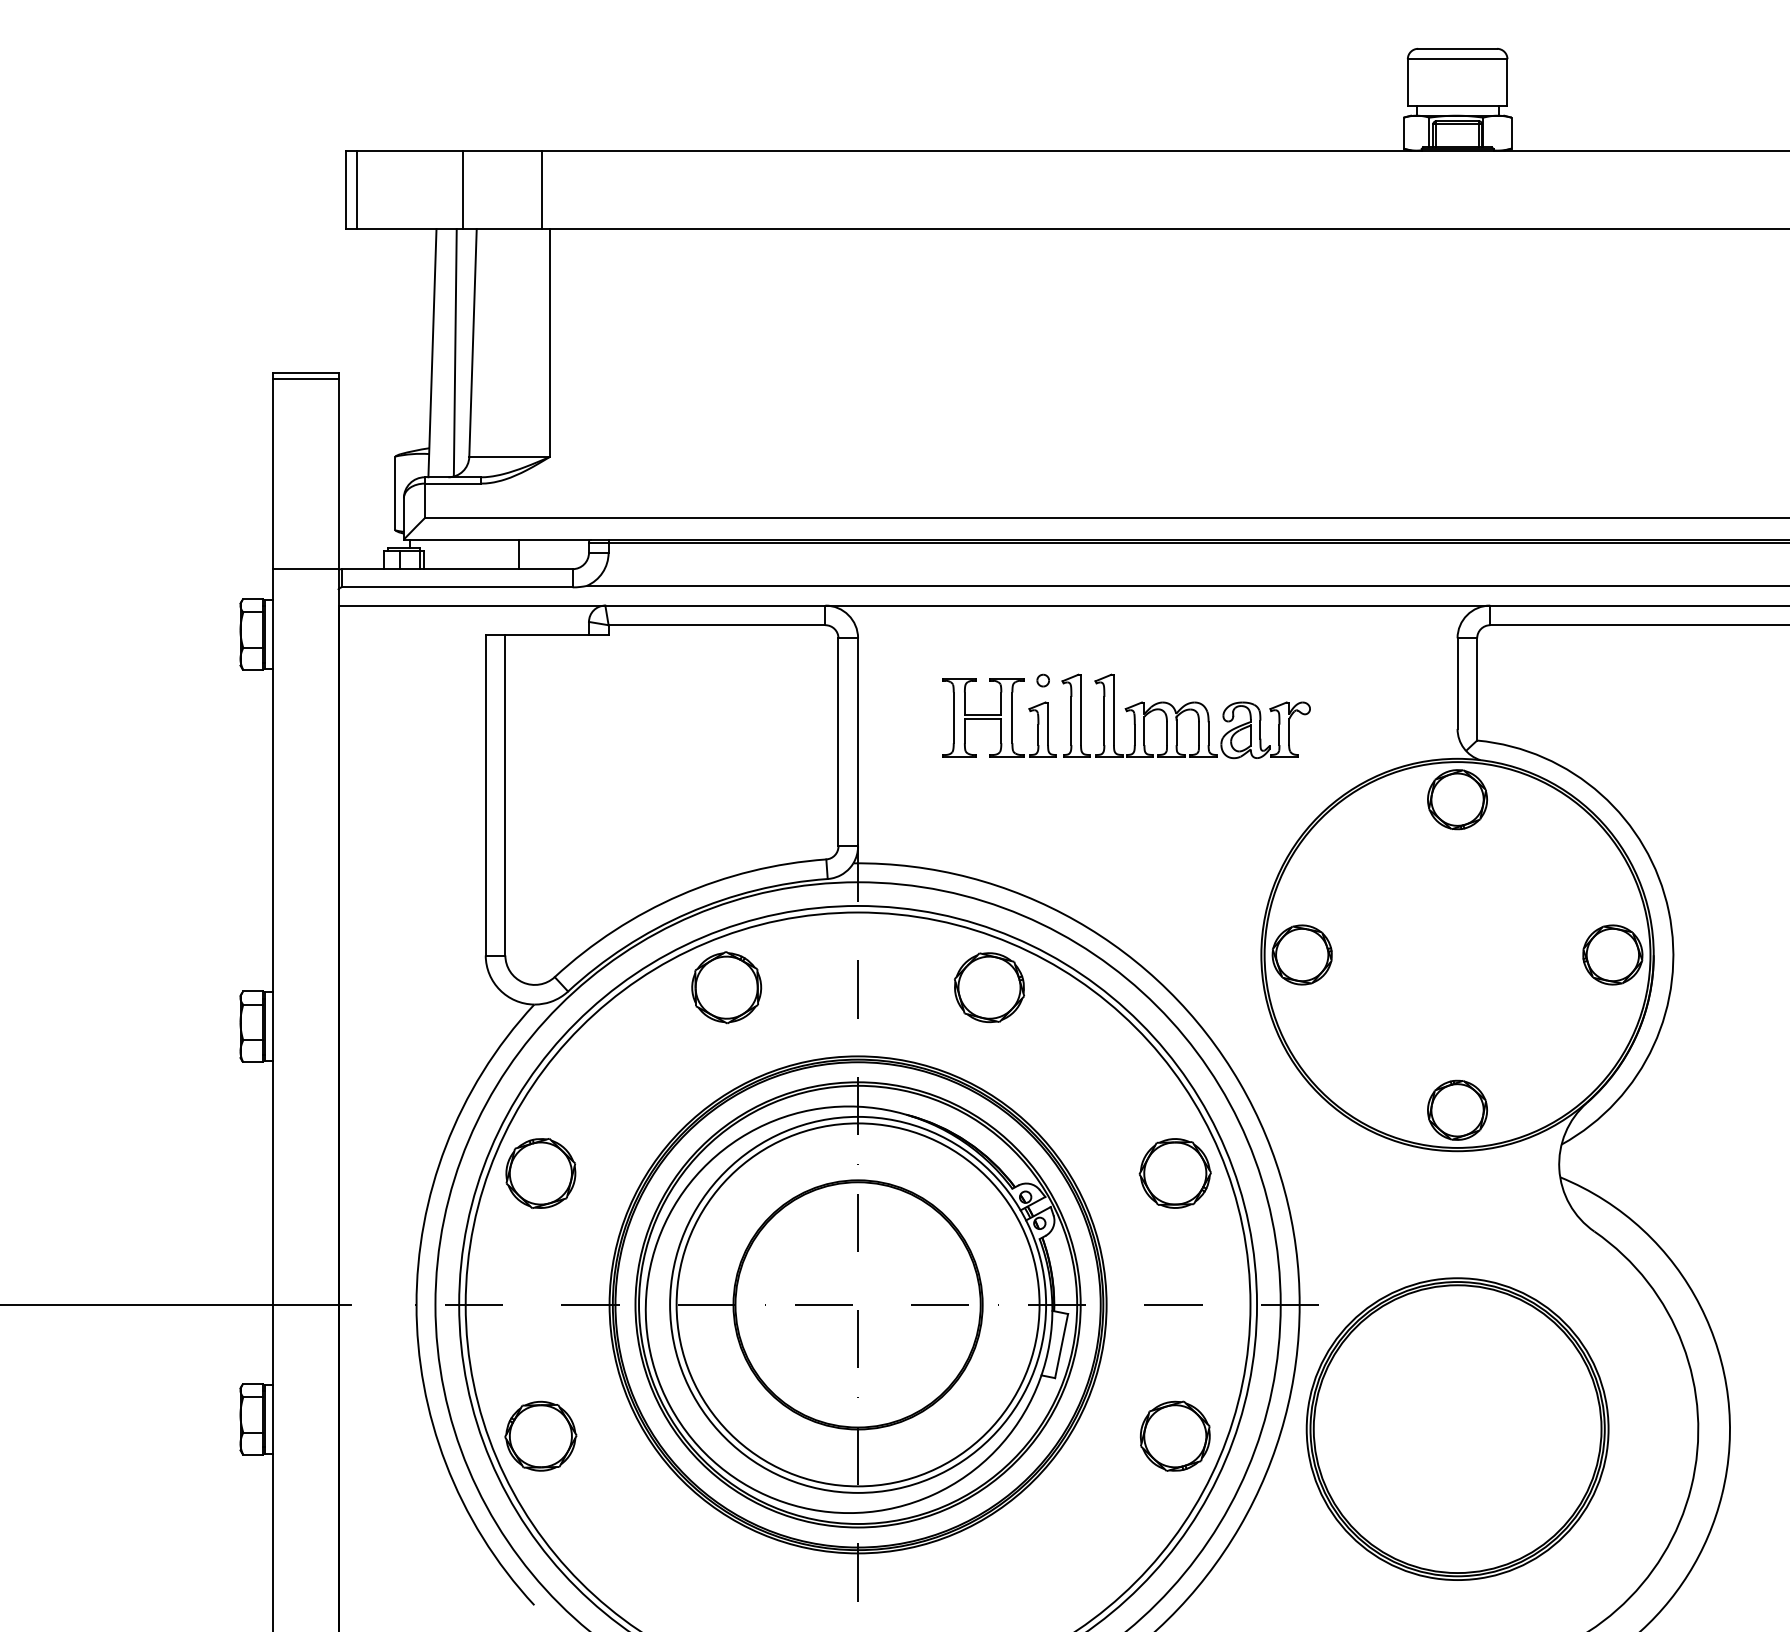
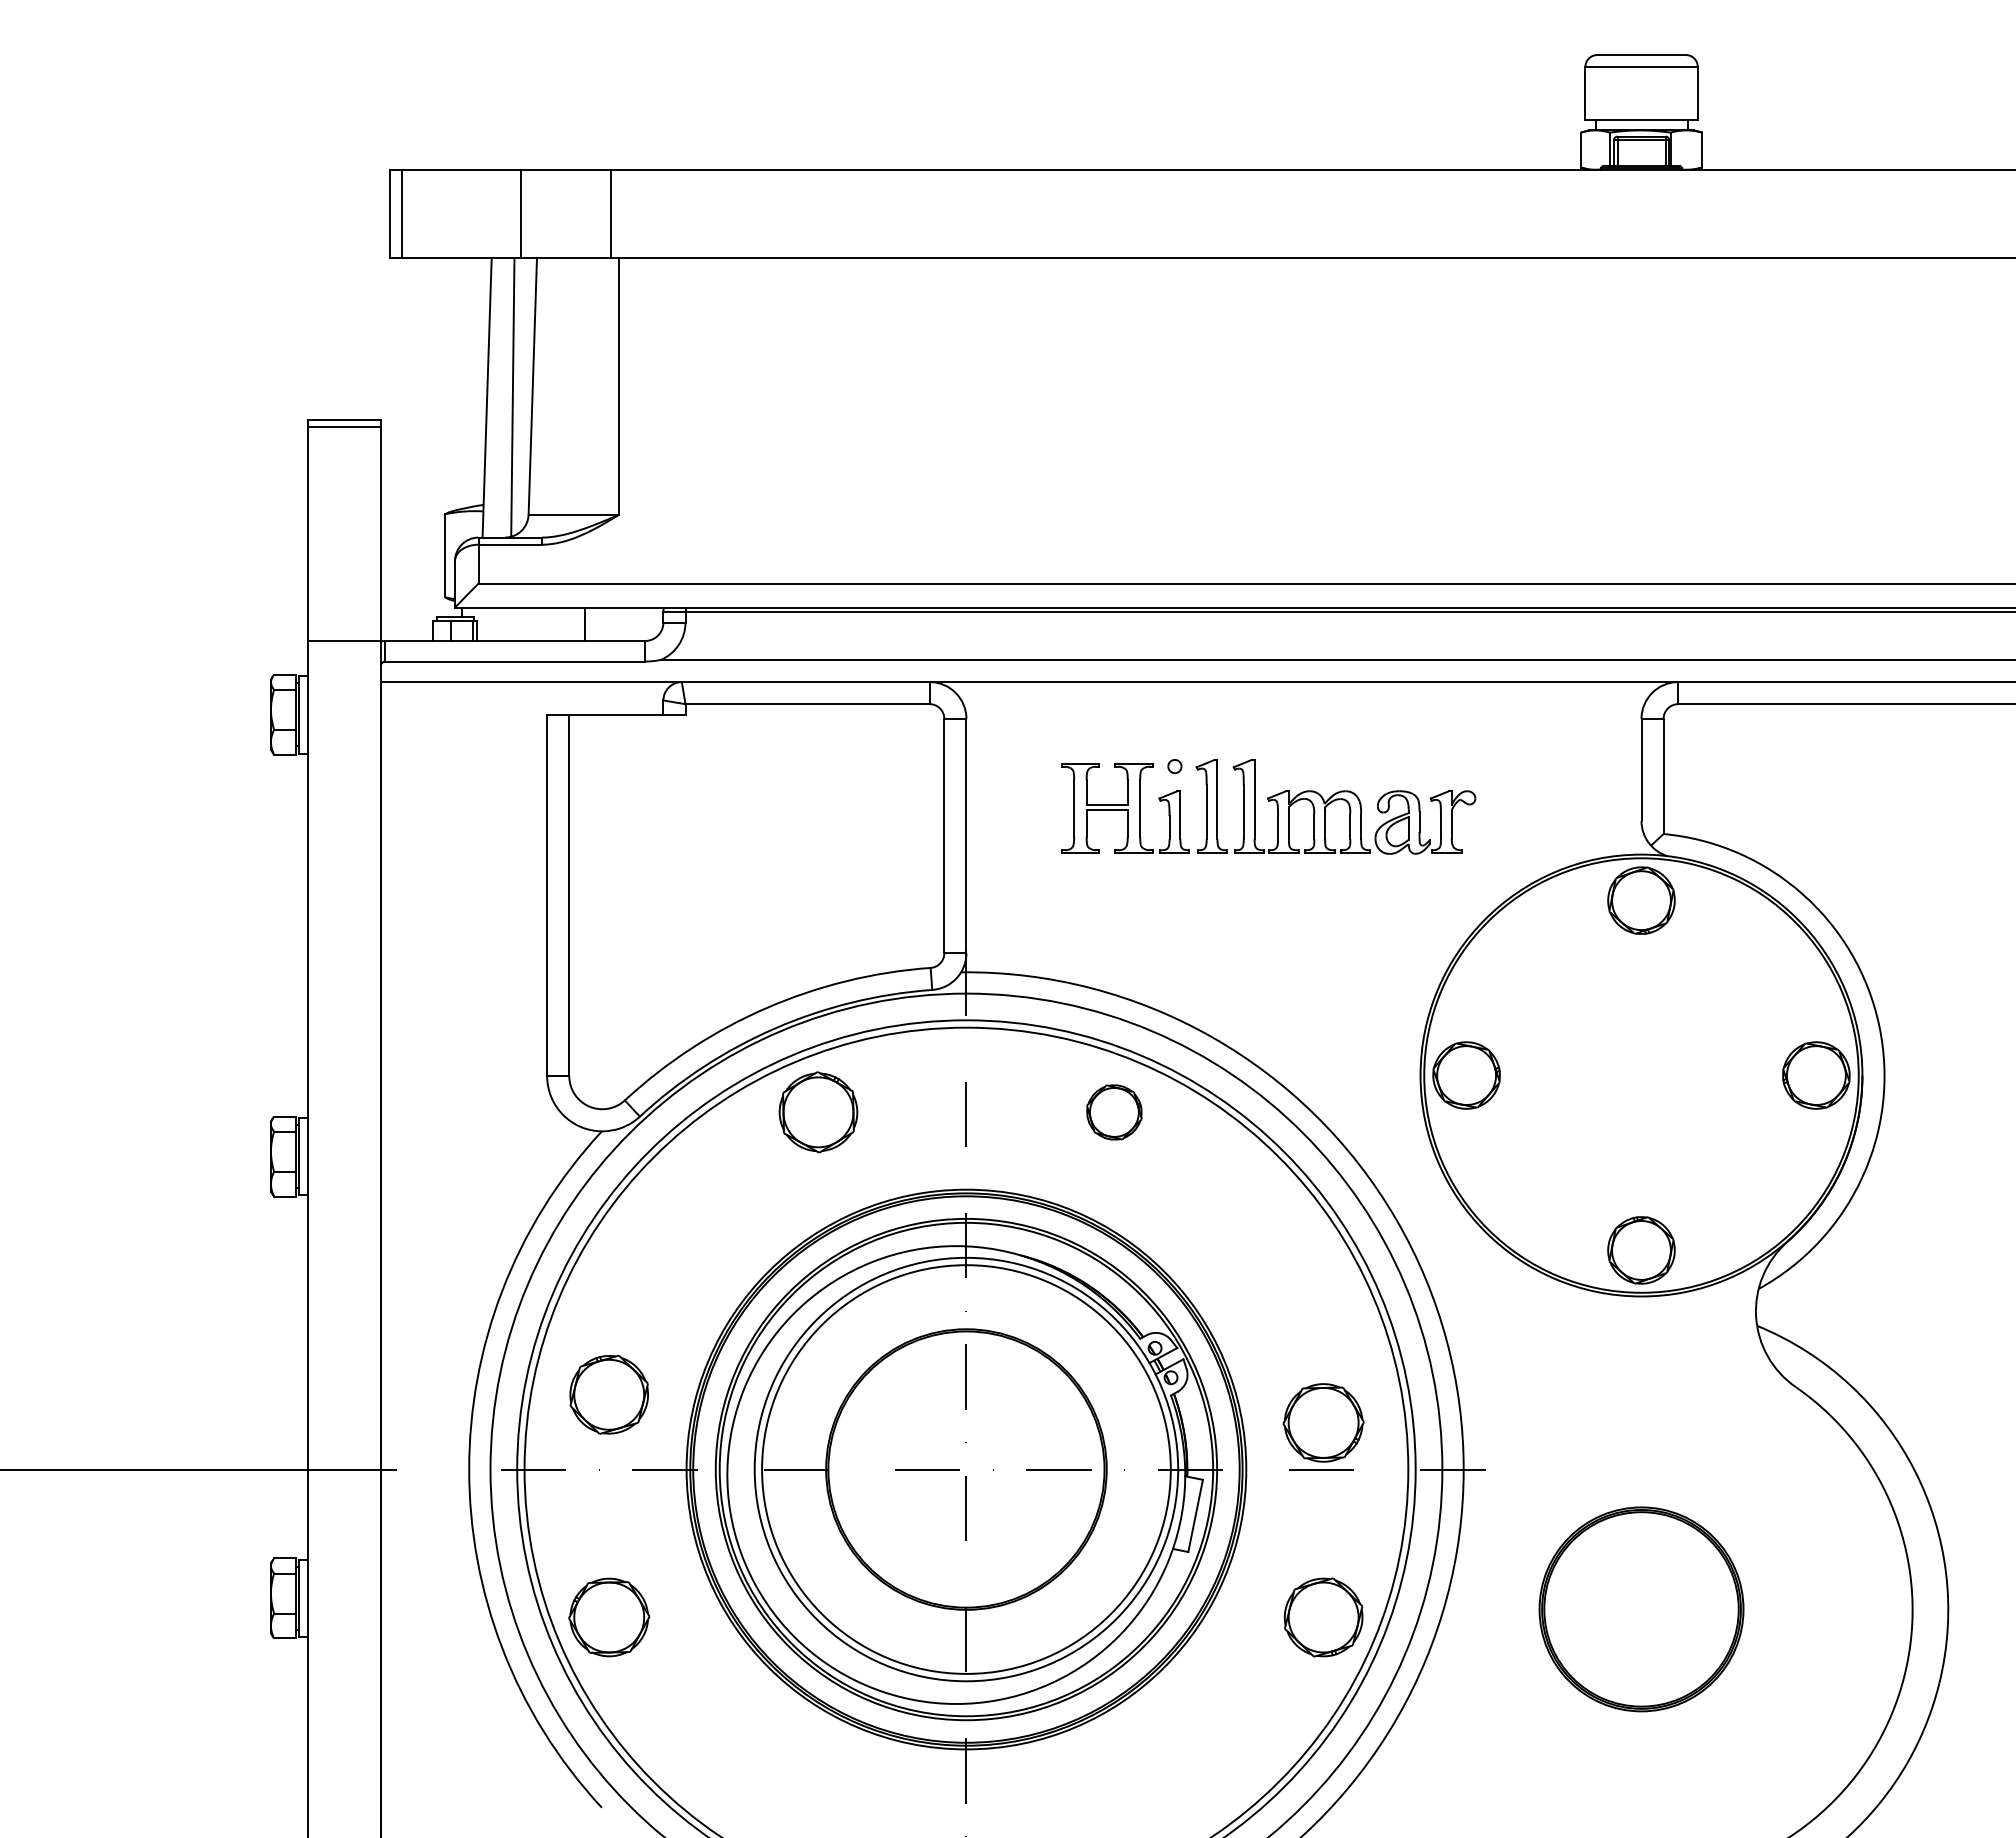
part: (989, 987) -> (1114, 1112), size x0.7
part: (540, 1173) -> (608, 1394), moved
part: (1174, 1173) -> (1322, 1422), moved
part: (1457, 1428) -> (1641, 1608), size x0.6

